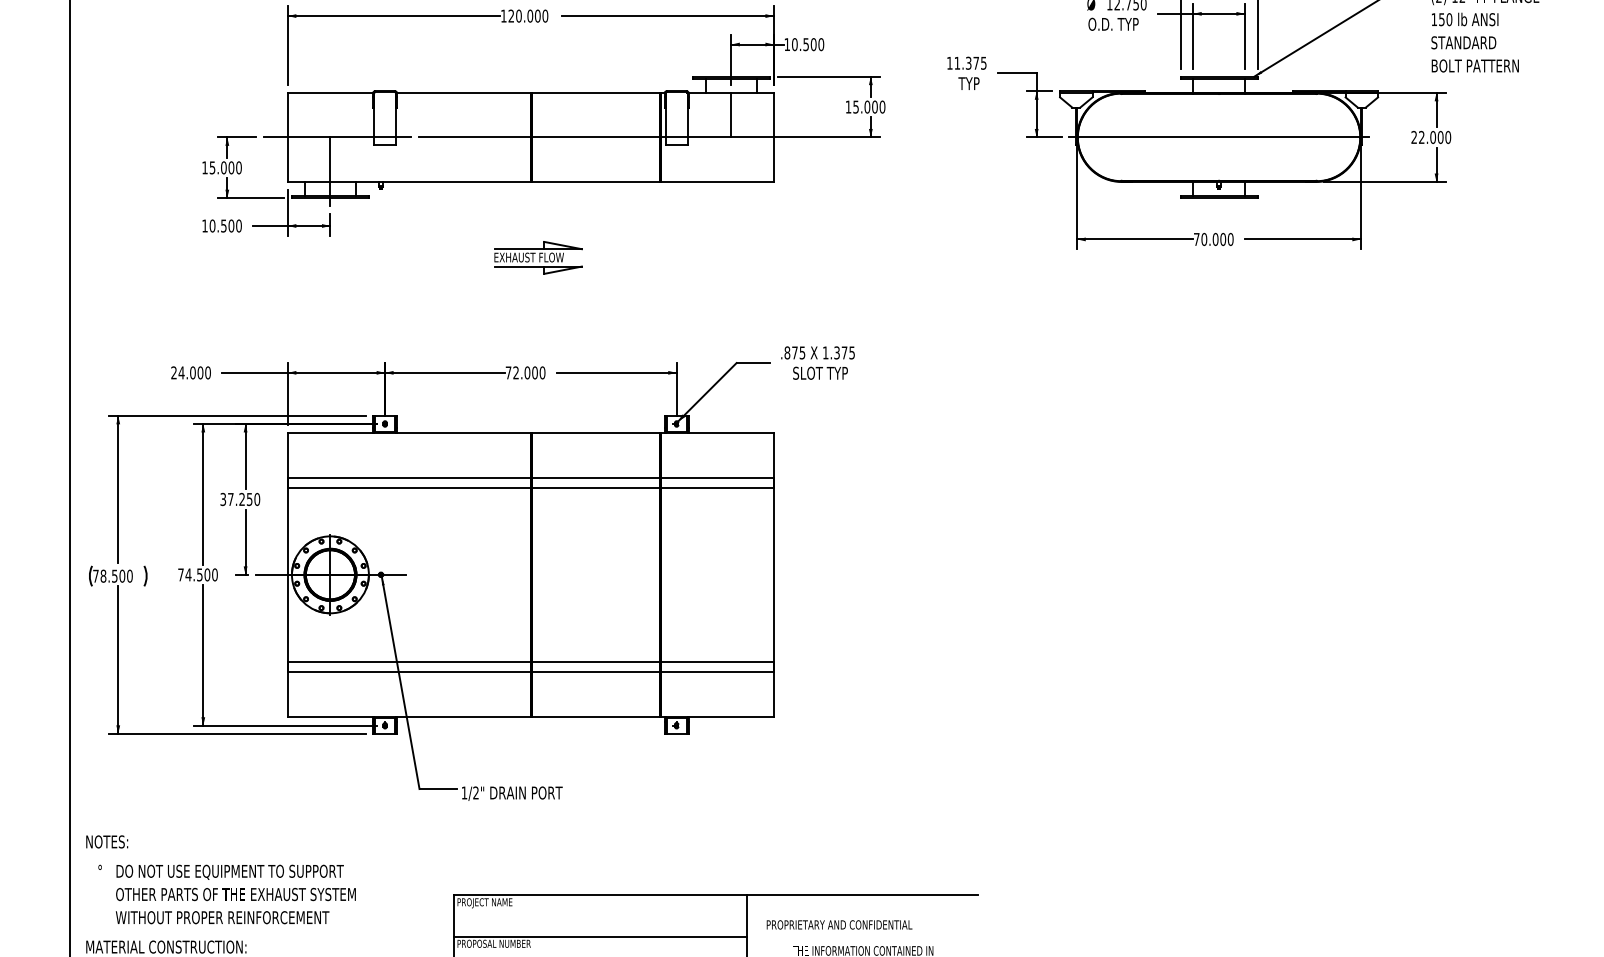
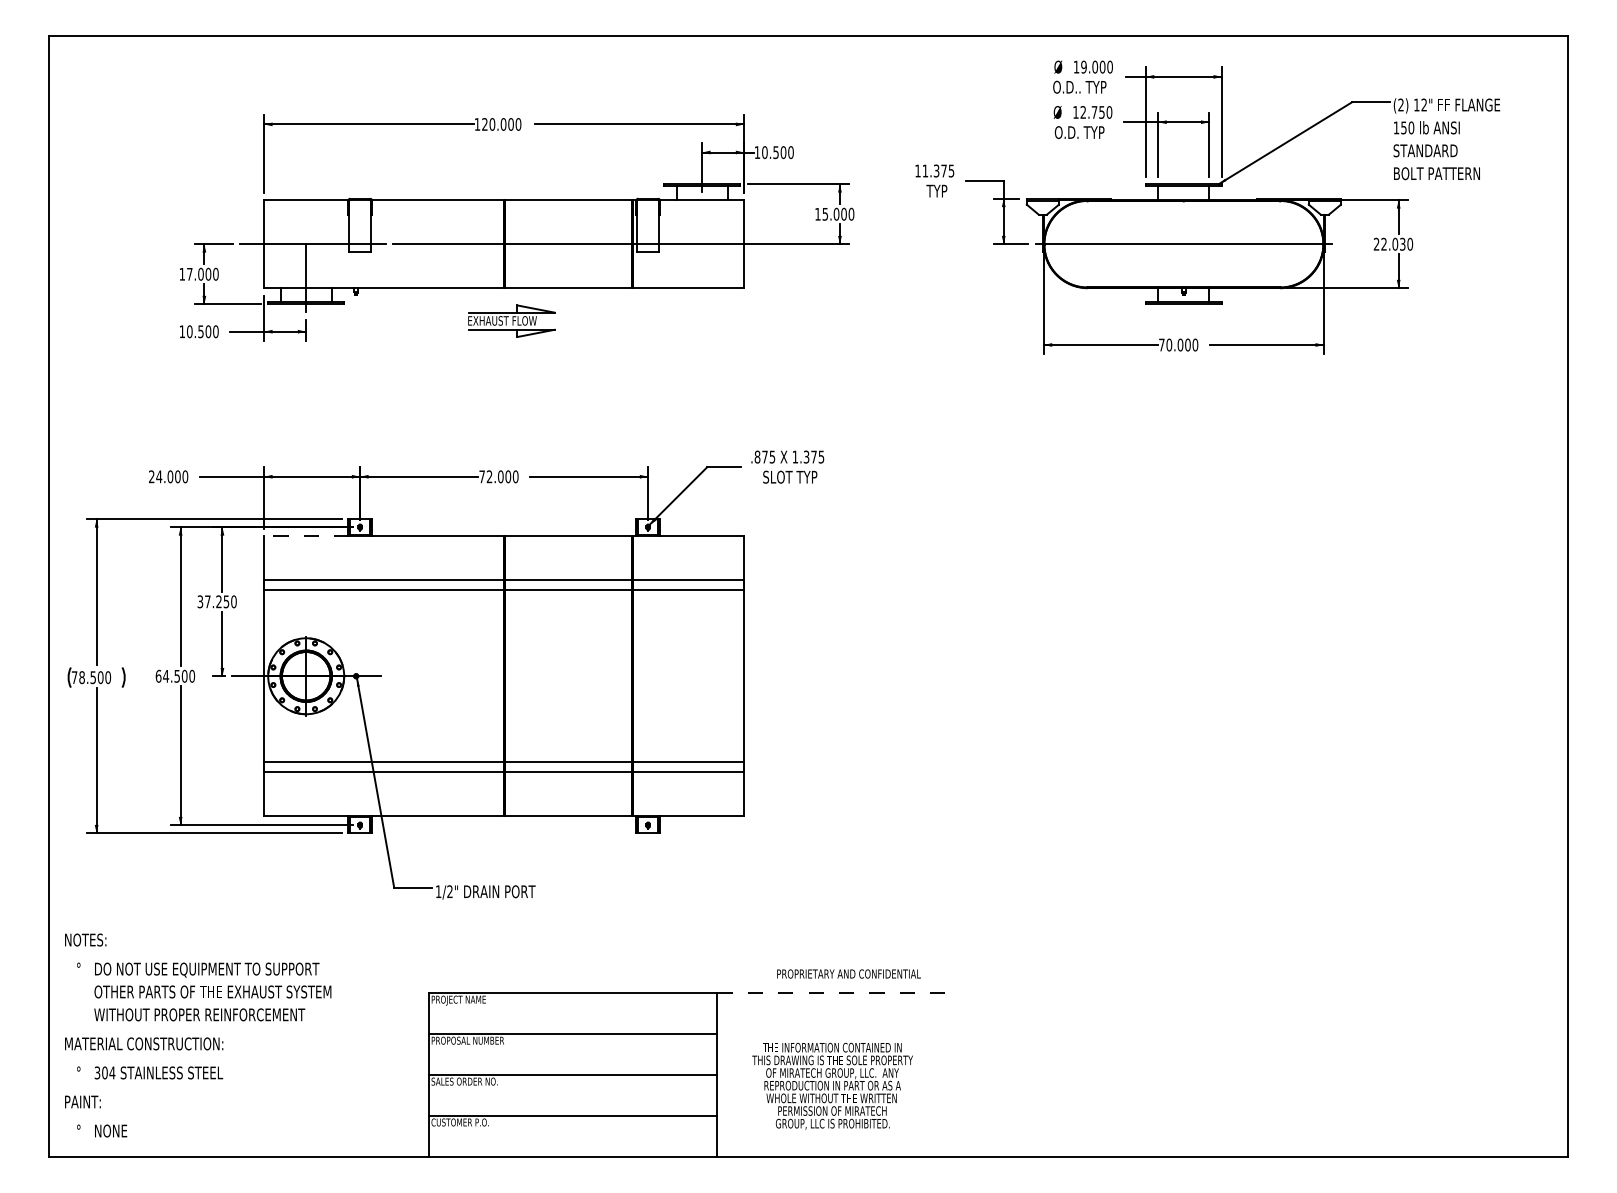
line: (731, 114) -> (702, 221), removed
text: (1440, 136) -> (1402, 243), 22.000 -> 22.030
text: (212, 168) -> (189, 274), 15.000 -> 17.000
part: (538, 257) -> (511, 320), moved
line: (330, 433) -> (306, 536), solid -> dashed
text: (180, 574) -> (158, 675), 74.500 -> 64.500
line: (862, 895) -> (831, 992), solid -> dashed
text: (838, 924) -> (848, 973), moved

